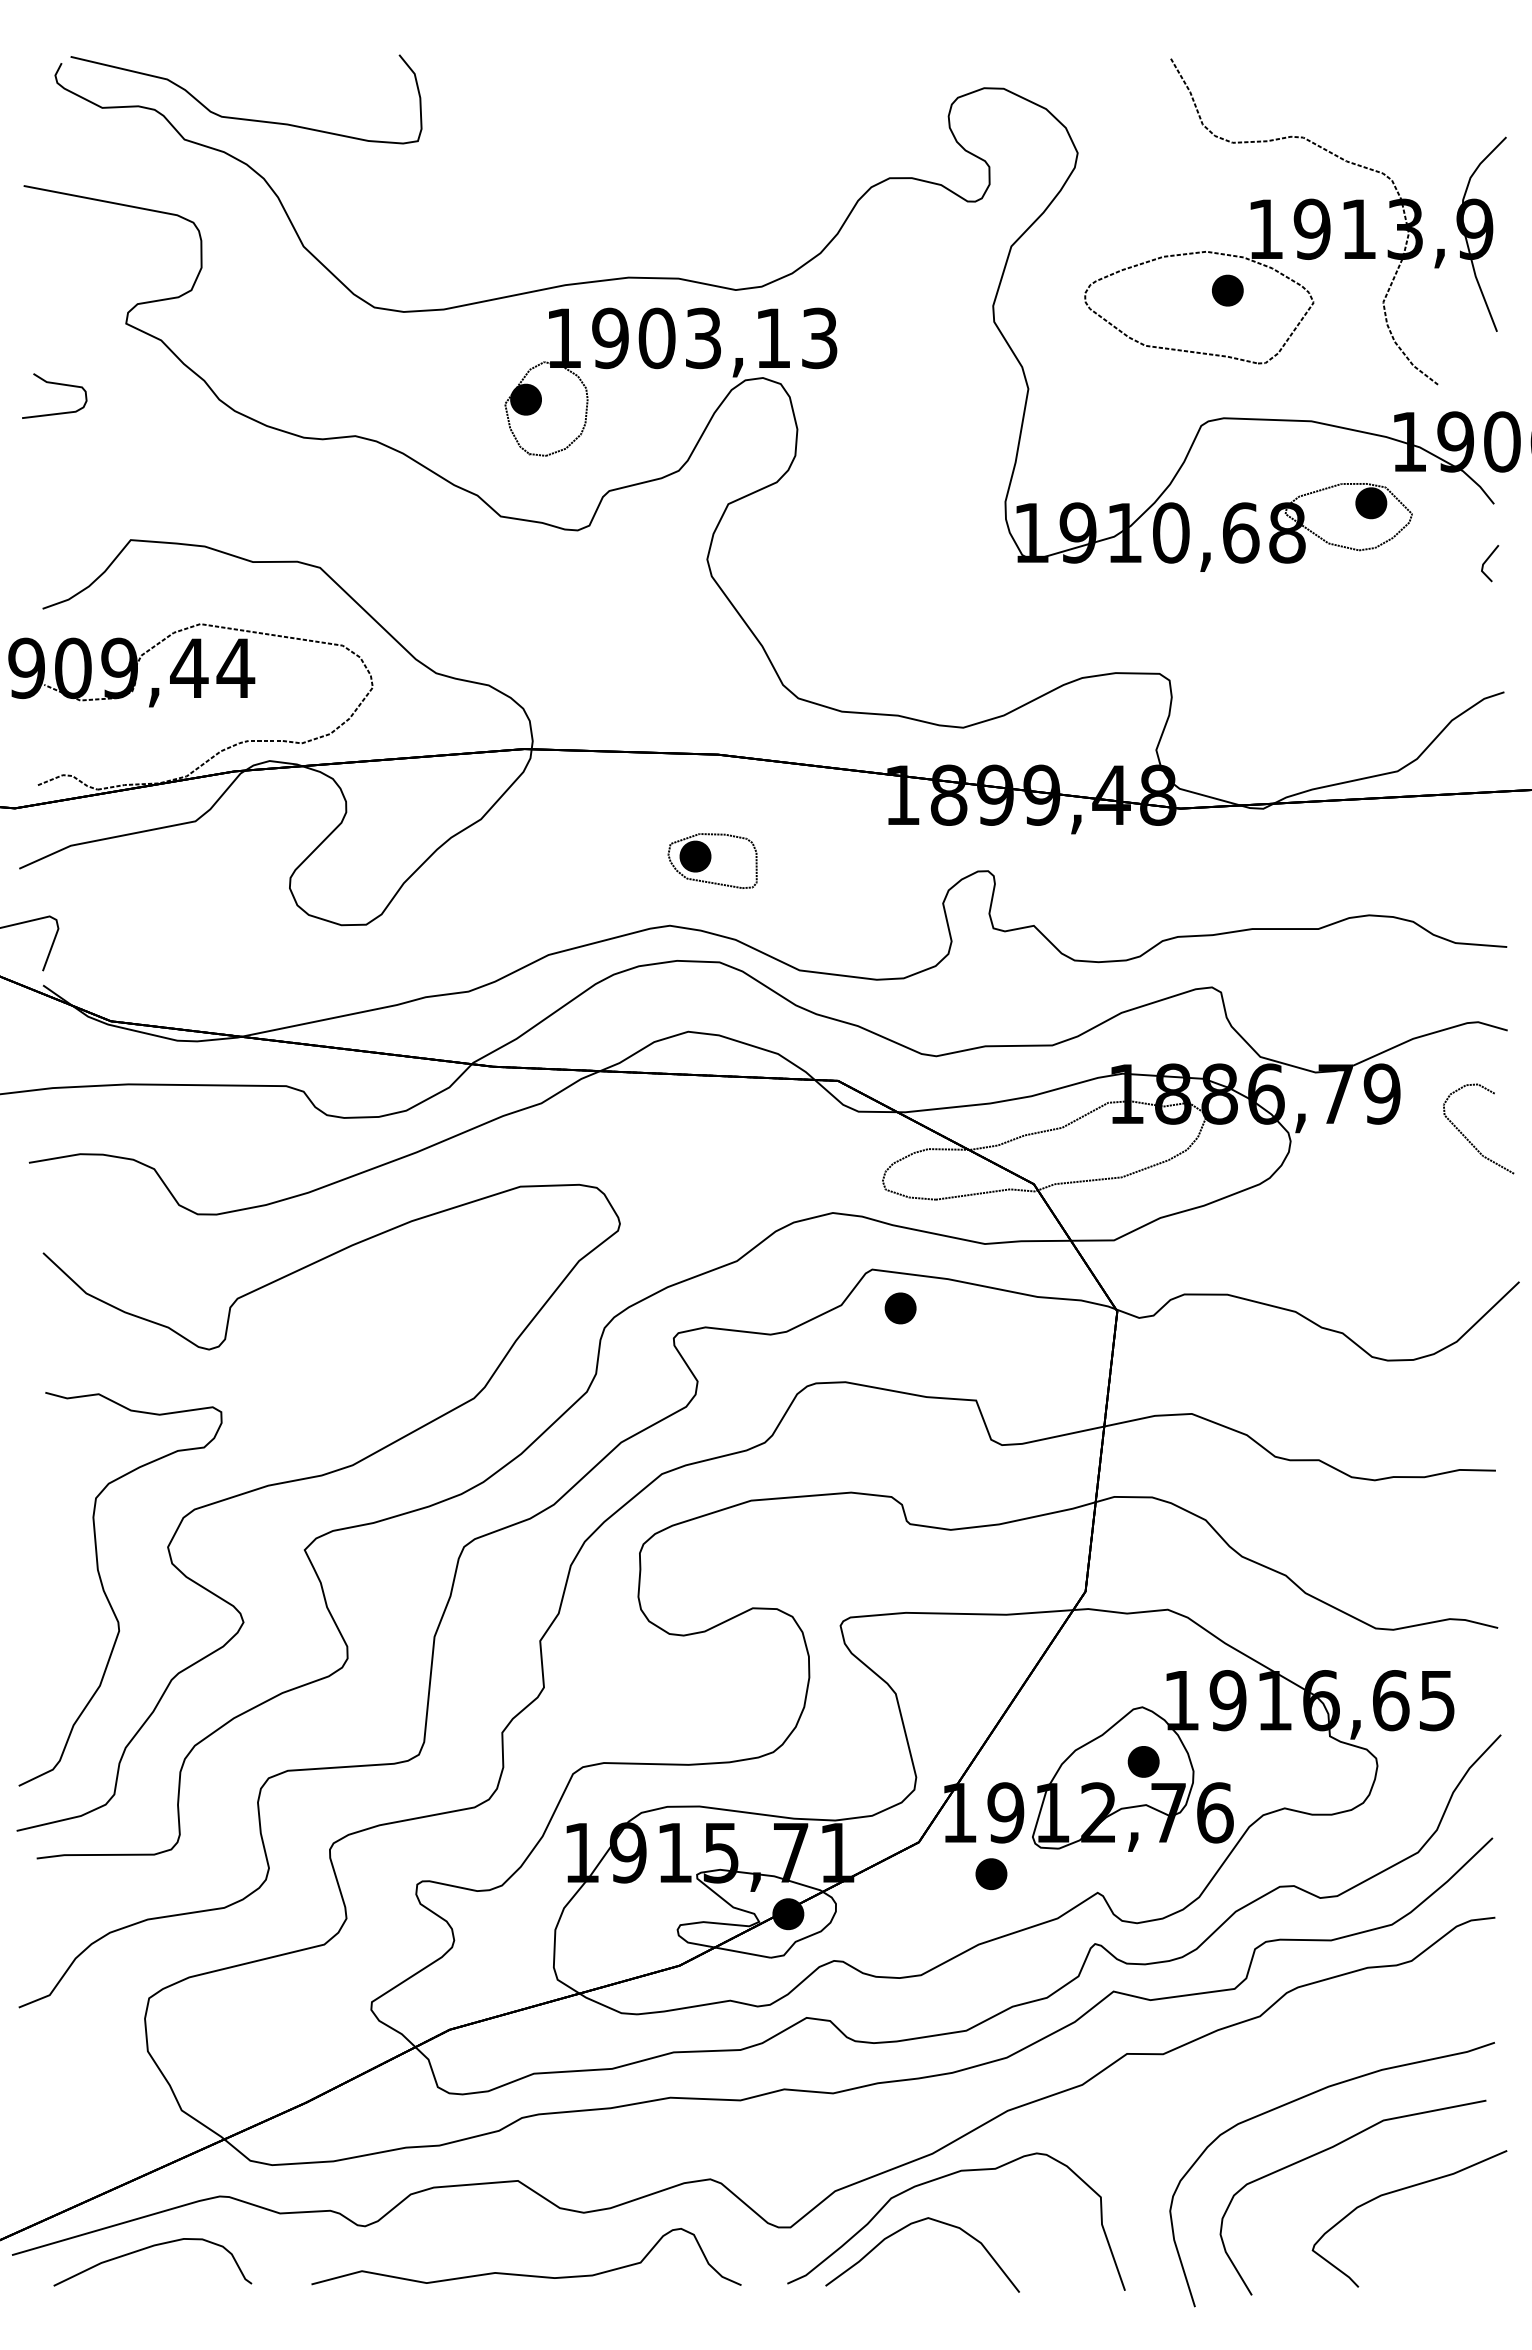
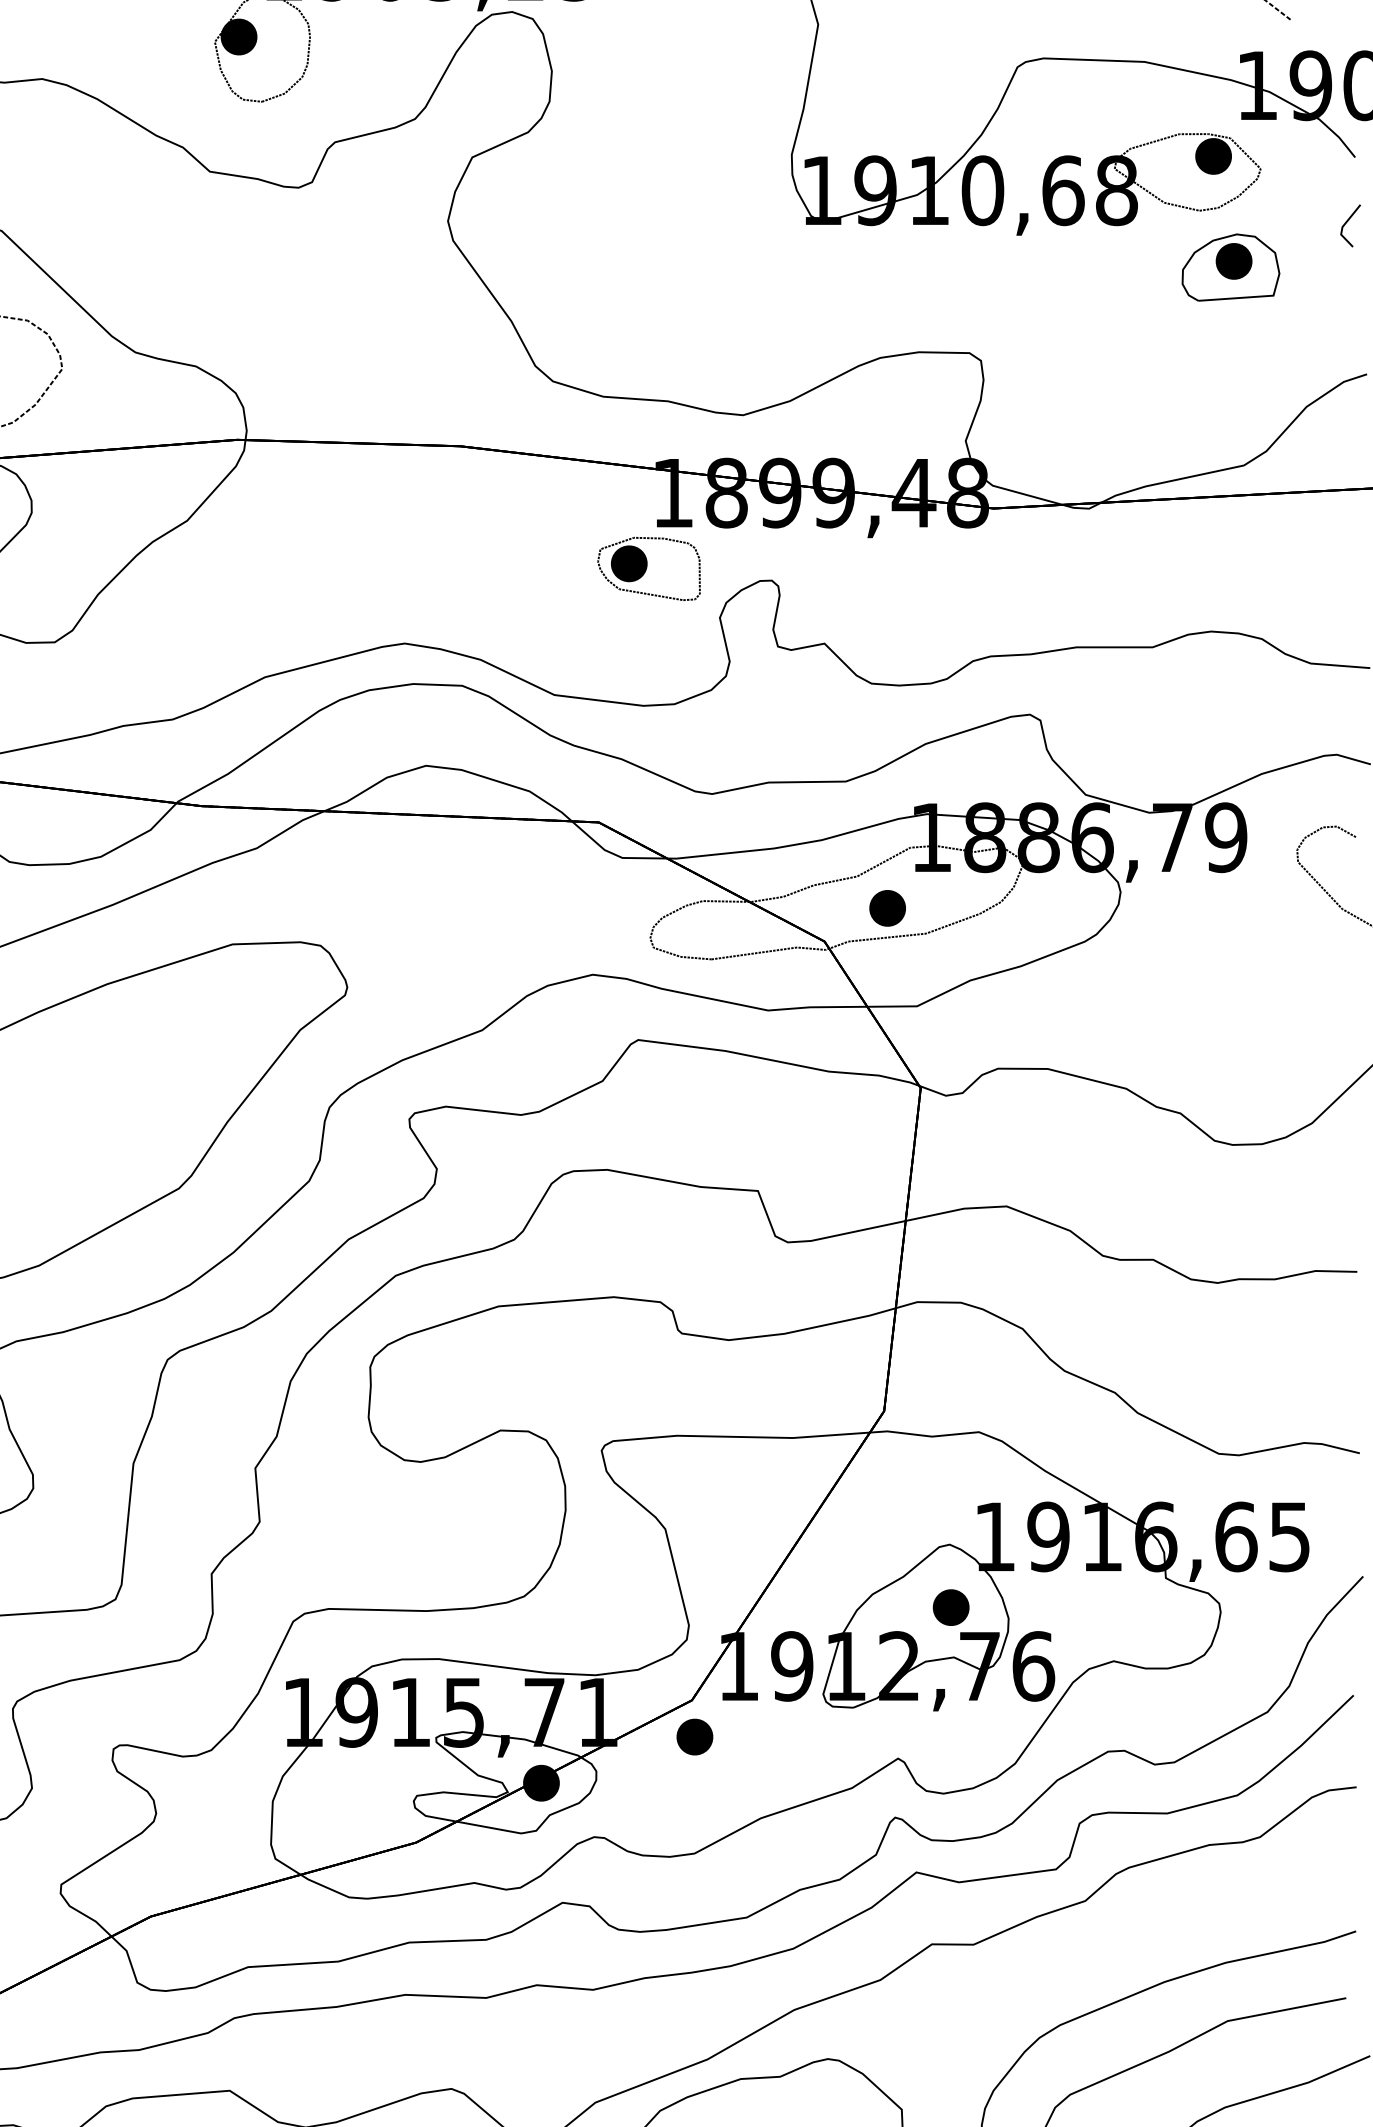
part: (1386, 599) -> (1231, 267), added
part: (712, 860) -> (648, 568), moved
part: (900, 1308) -> (887, 908), moved
part: (991, 1873) -> (694, 1736), moved

